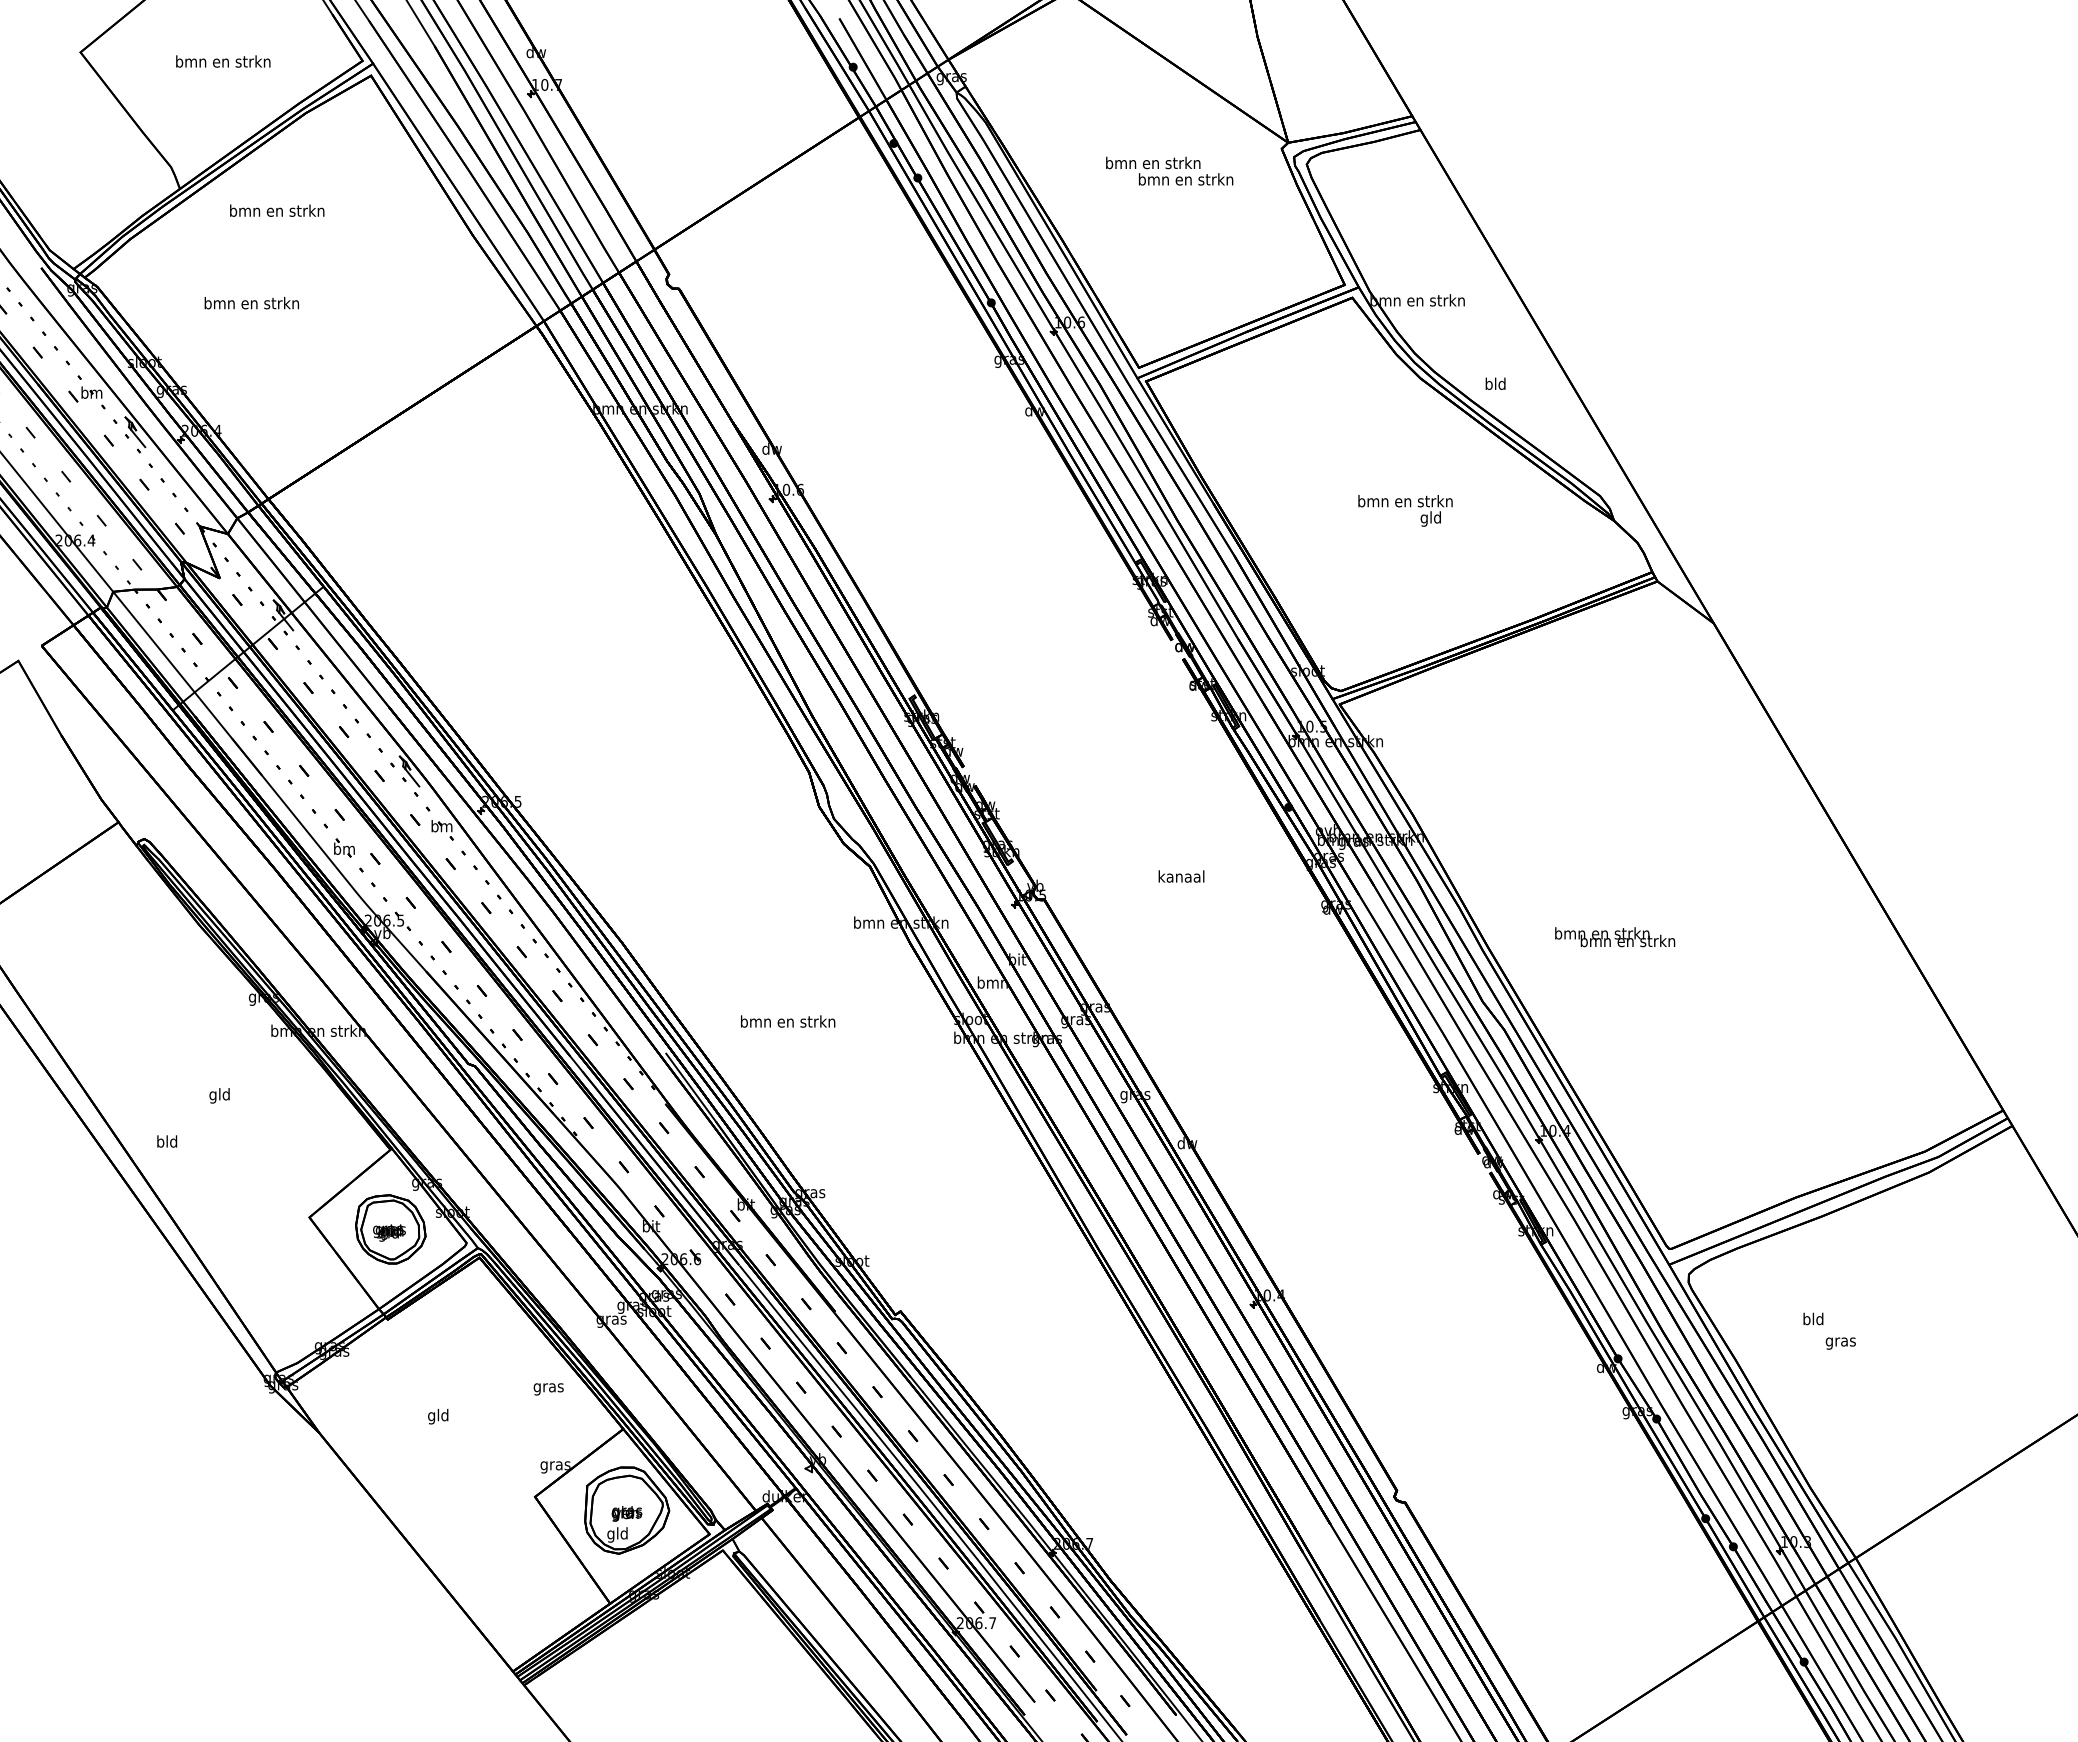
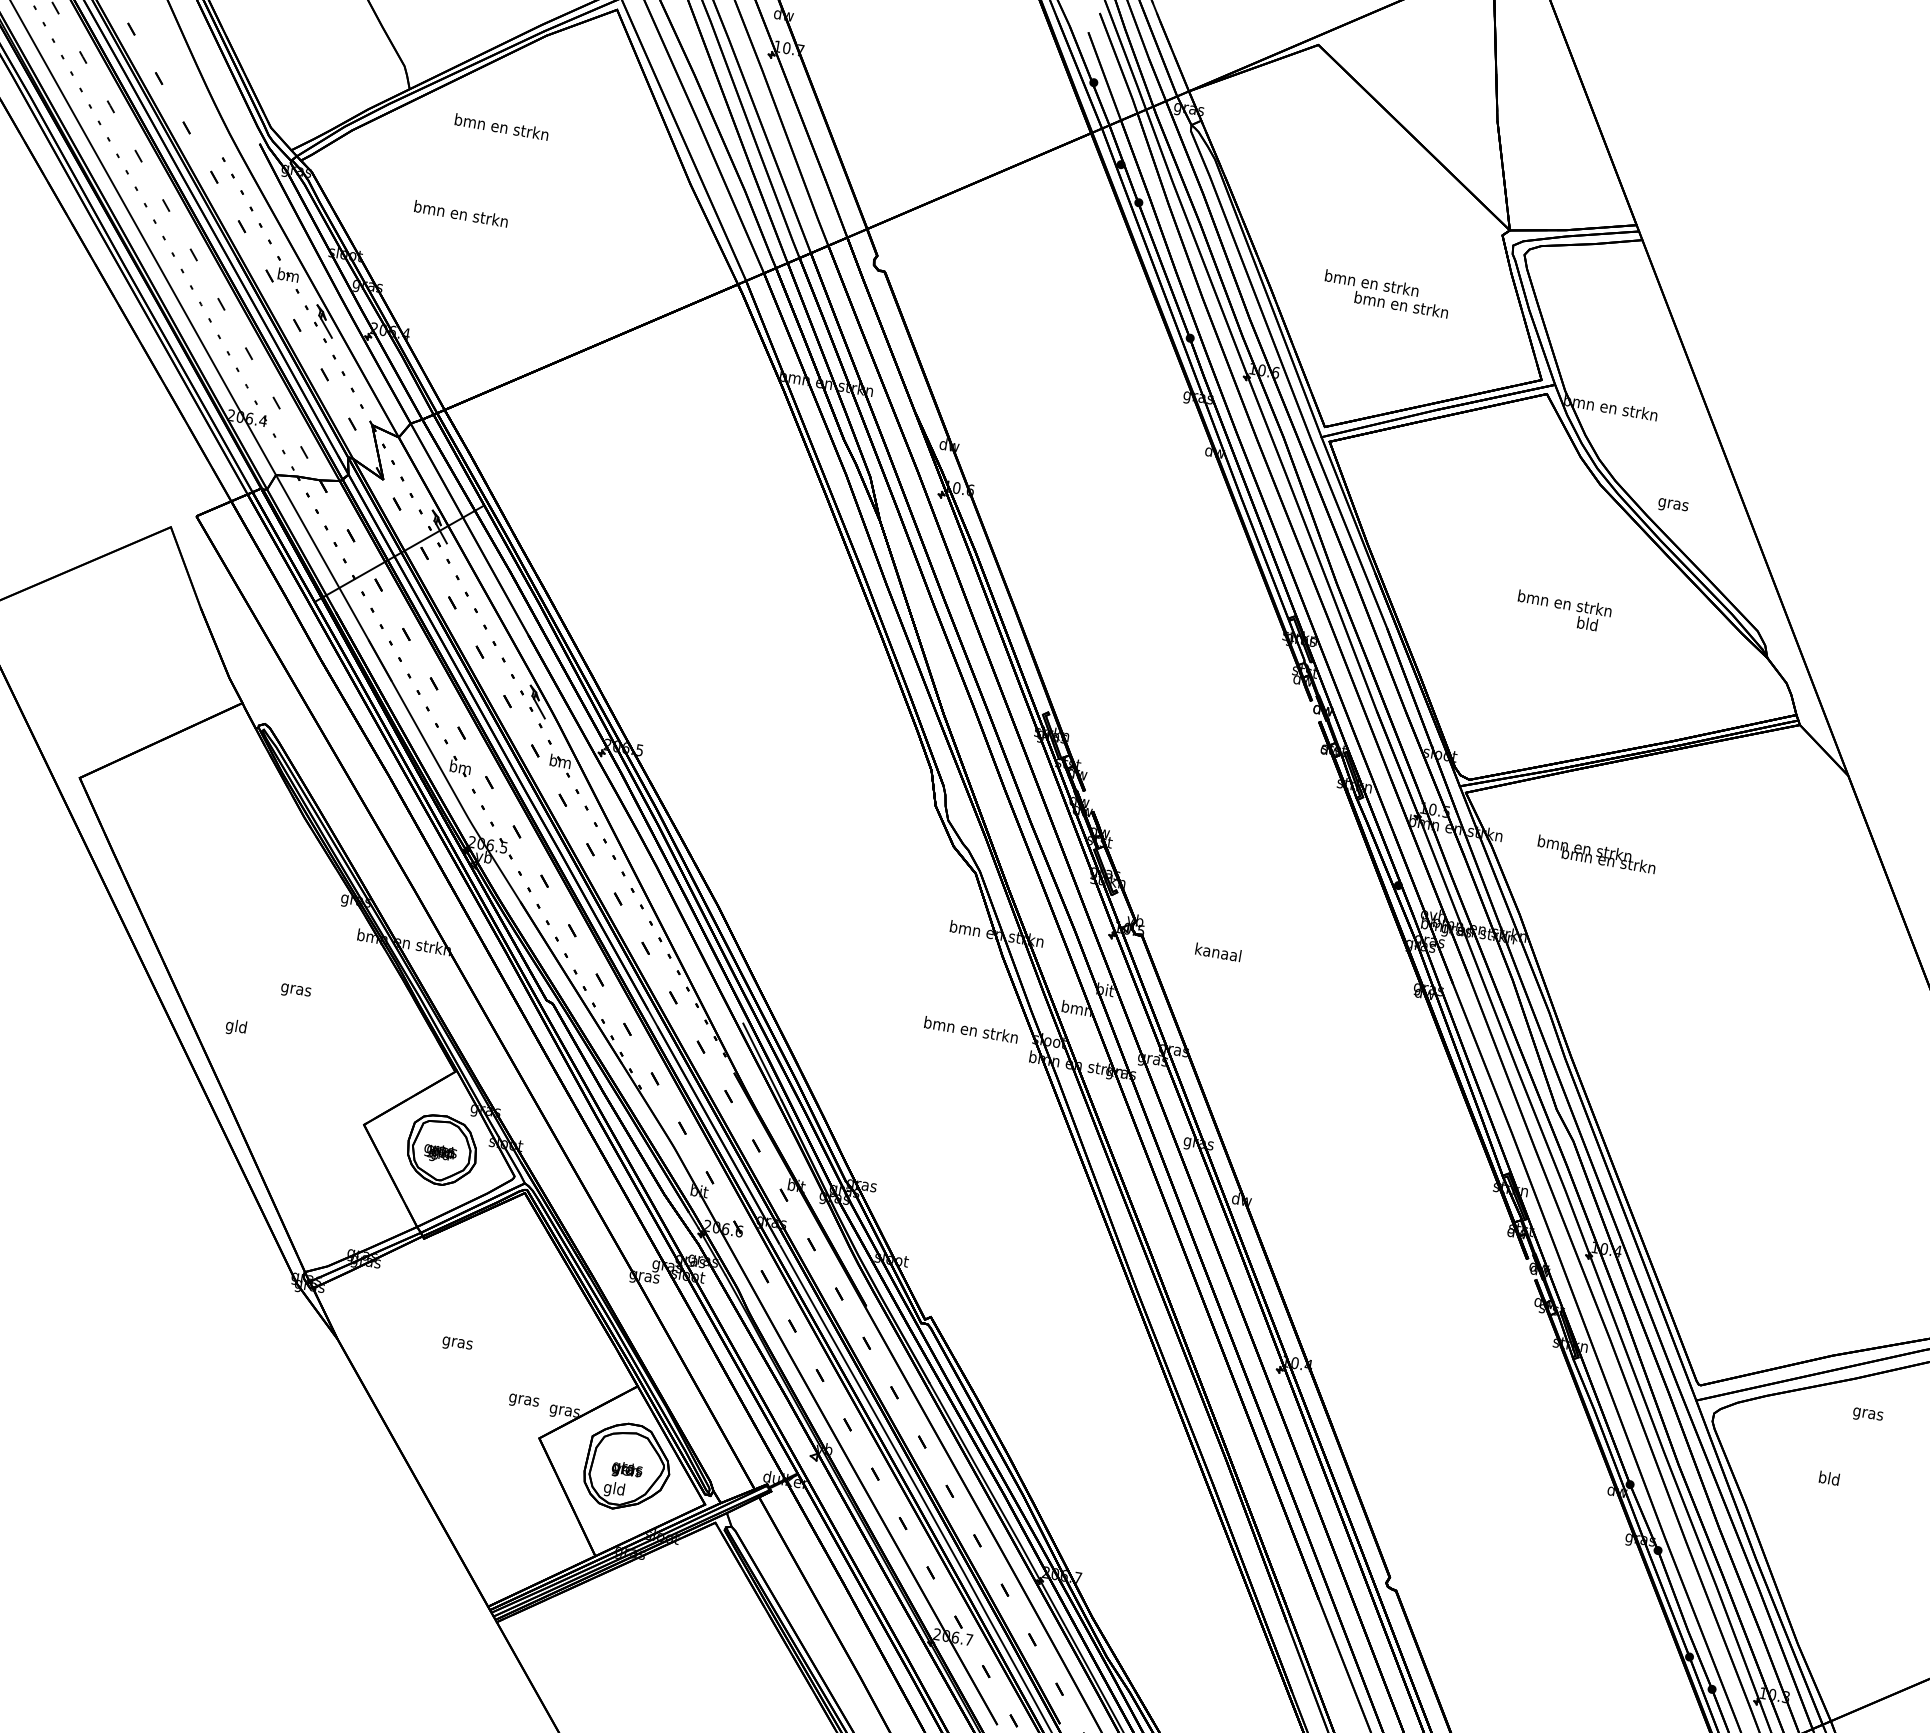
text: (1169, 170) -> (1386, 293), moved
text: (1495, 385) -> (1673, 504), bld -> gras
text: (1424, 518) -> (1580, 623), gld -> bld
text: (1181, 876) -> (1218, 952), moved
text: (1615, 937) -> (1597, 854), moved
text: (788, 1021) -> (971, 1029), moved
text: (219, 1095) -> (295, 989), gld -> gras
text: (160, 1142) -> (229, 1025), bld -> gld
text: (1840, 1343) -> (1867, 1415), moved
text: (548, 1389) -> (523, 1401), moved
text: (438, 1416) -> (457, 1342), gld -> gras

